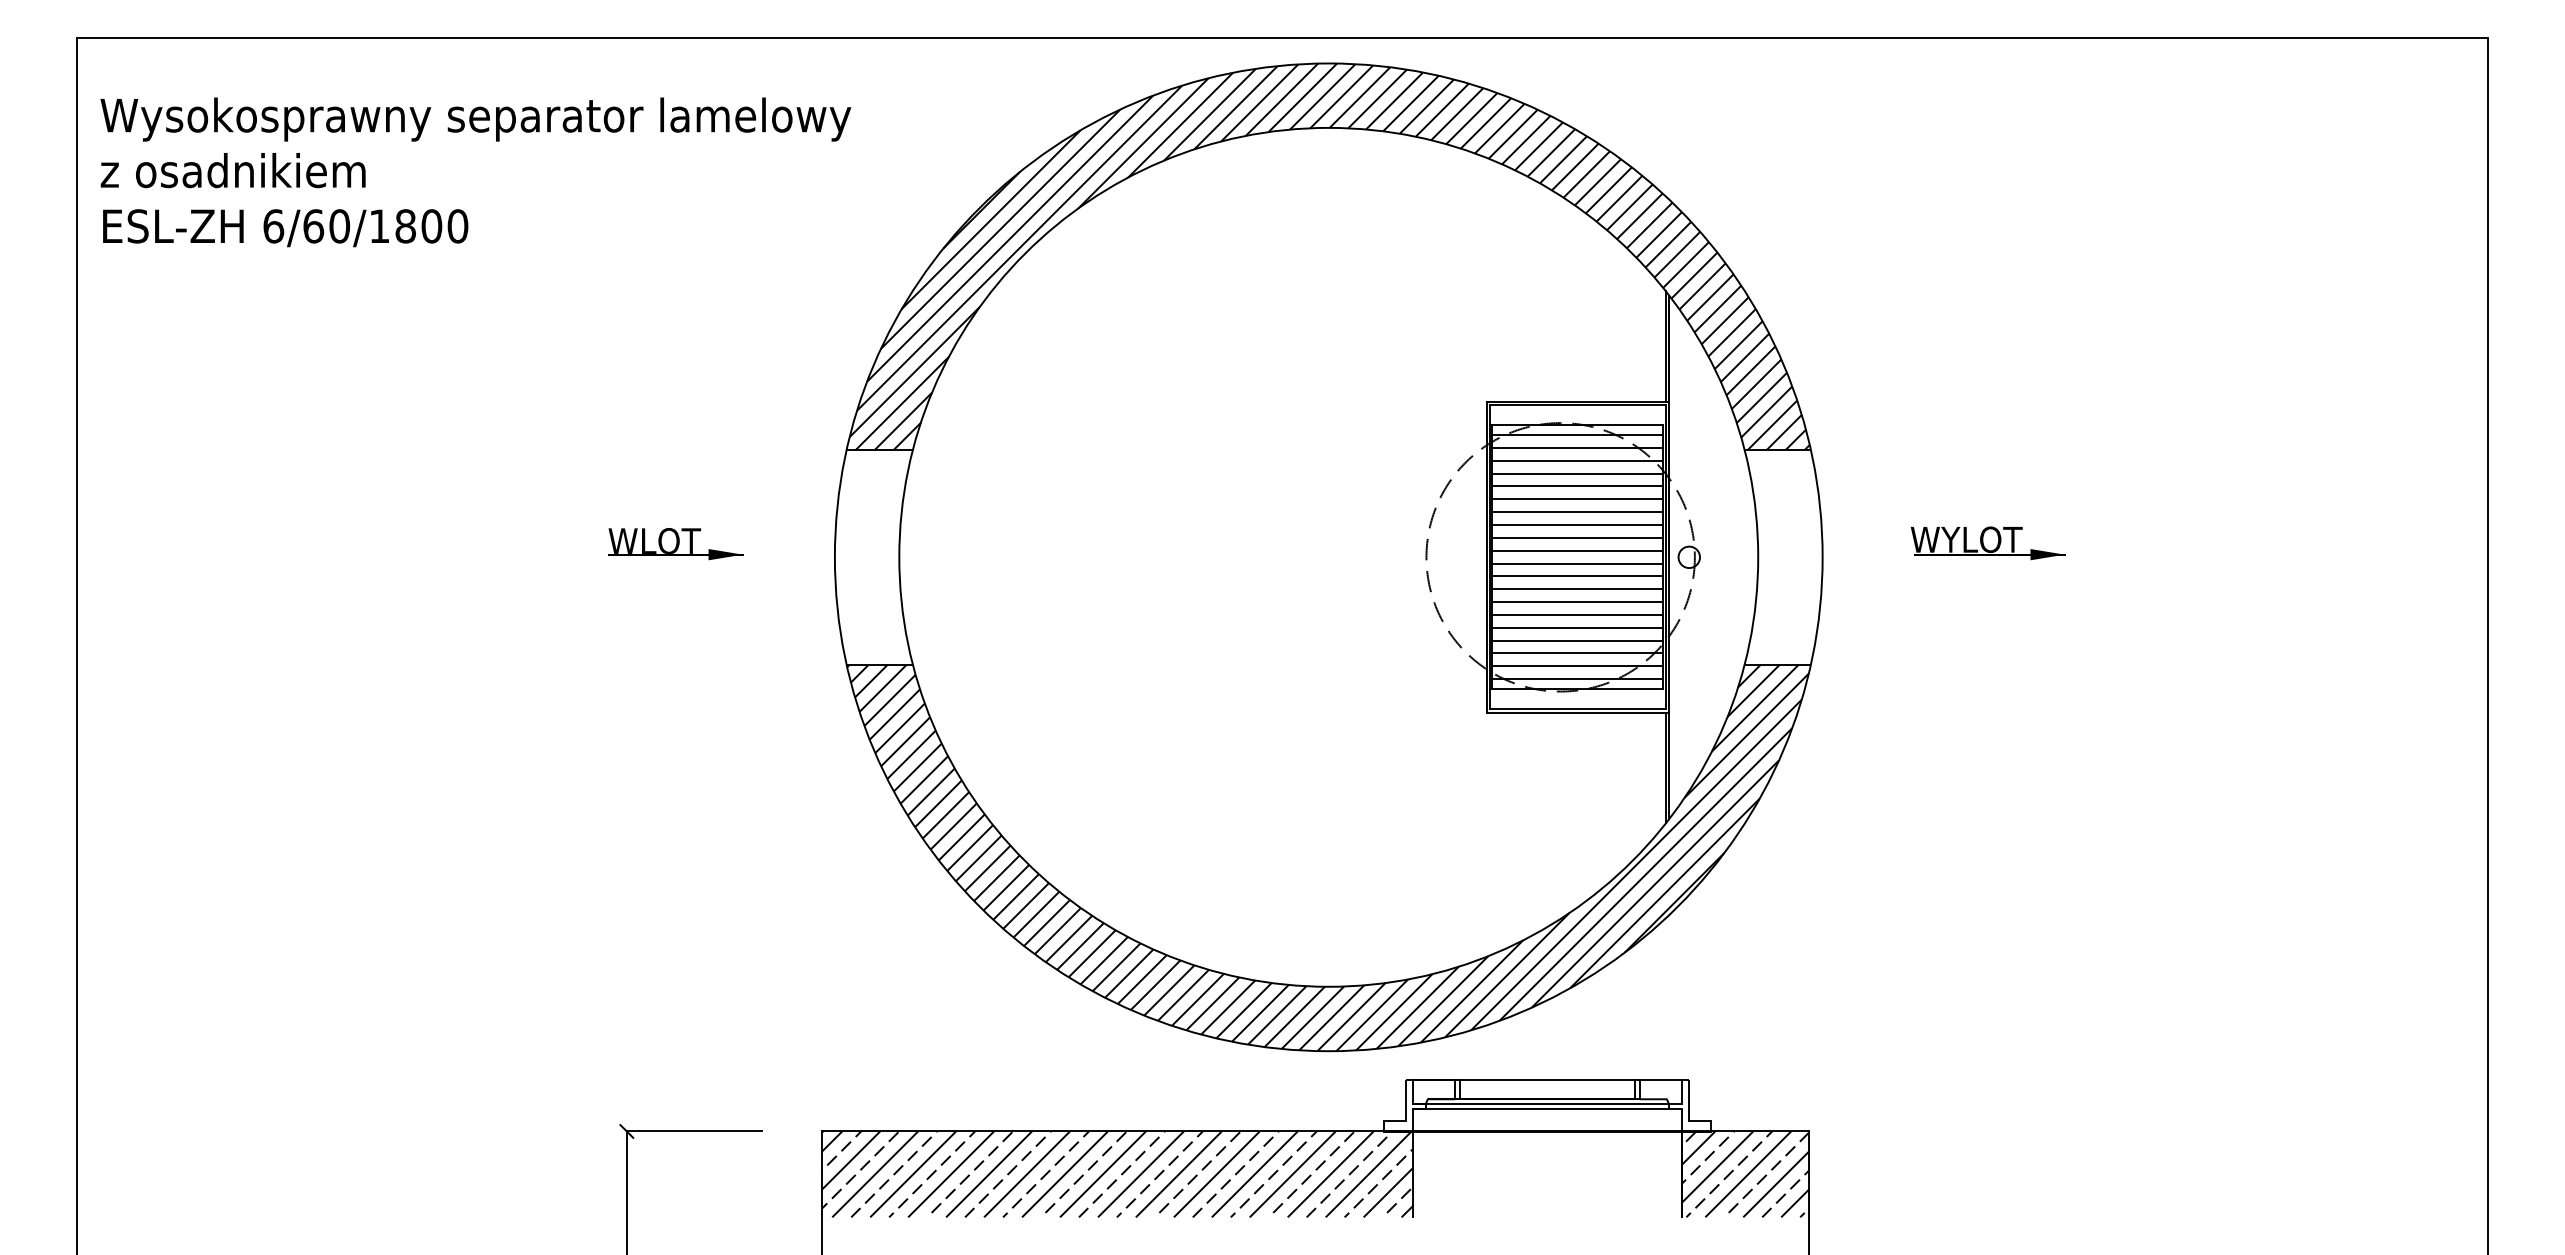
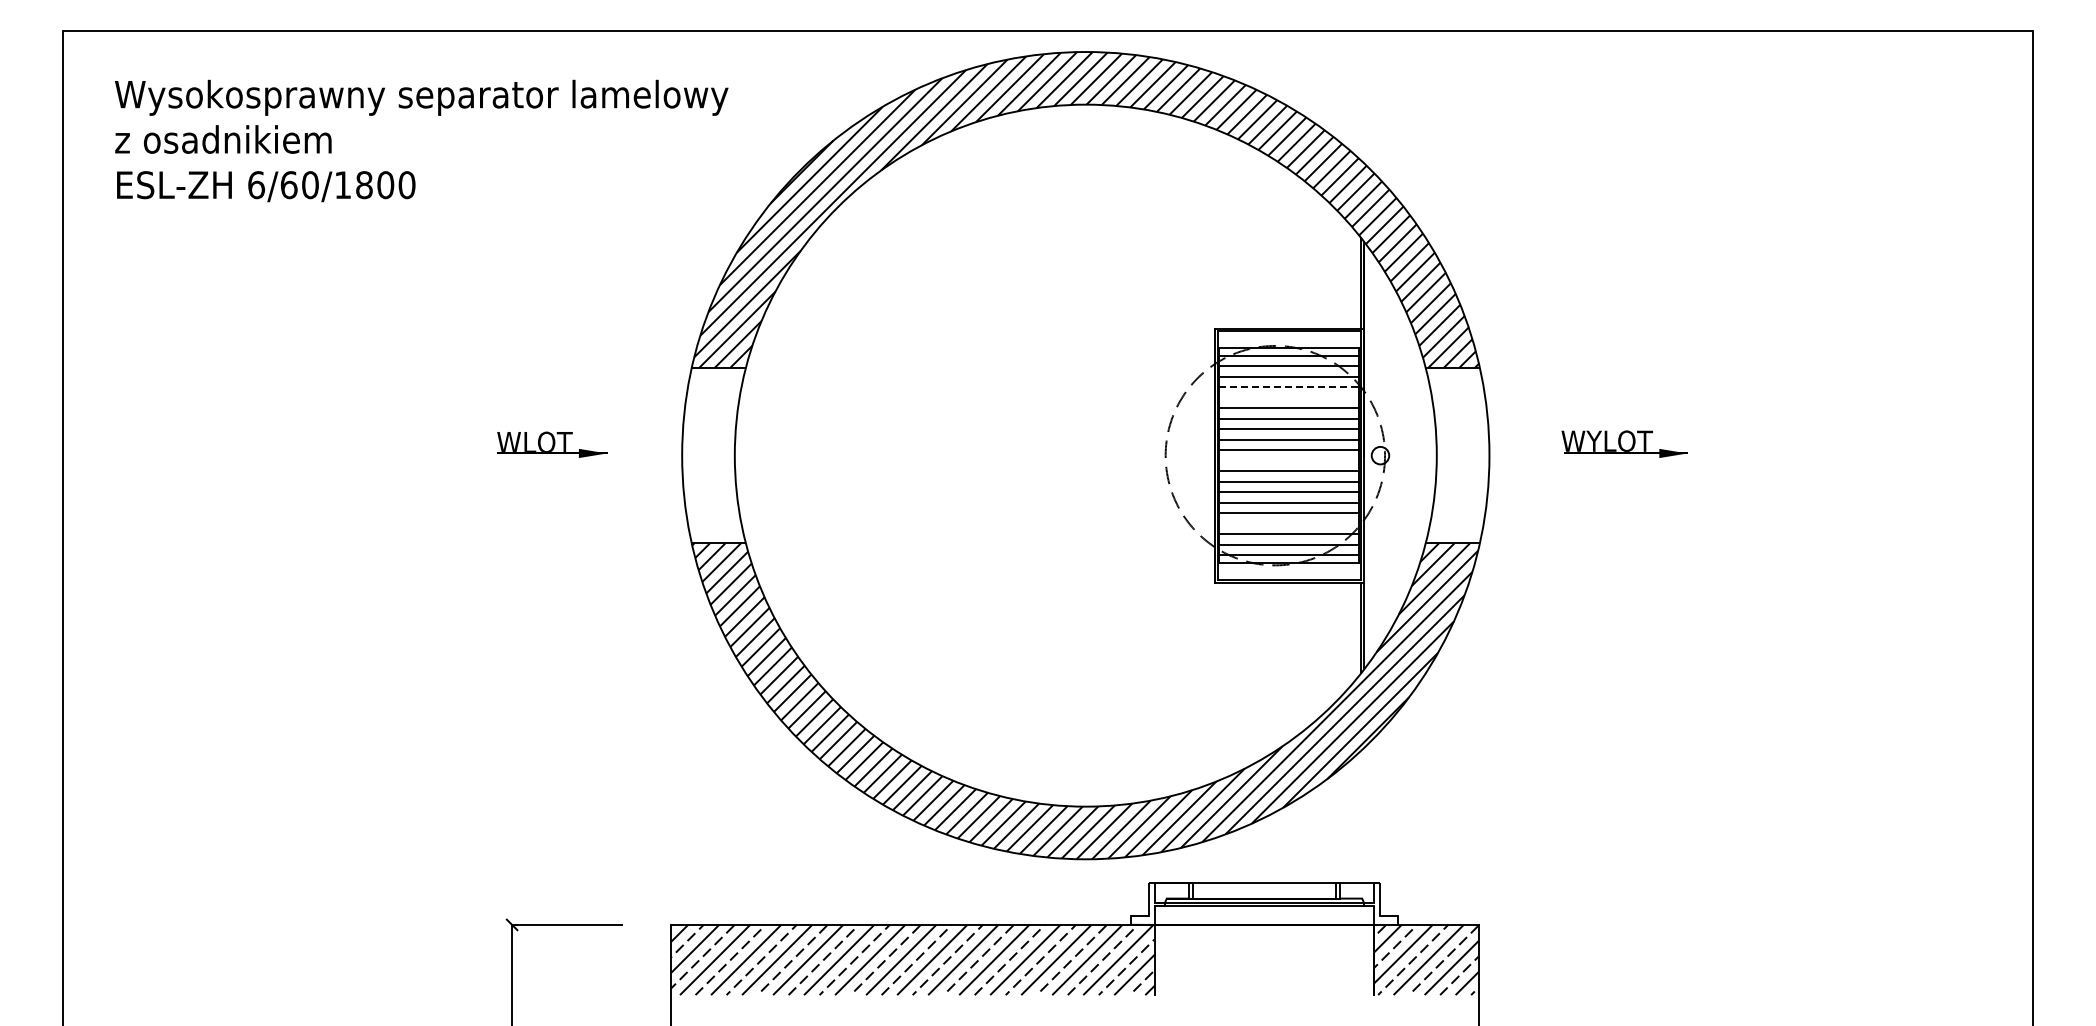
text: (475, 171) -> (421, 140), moved
line: (1577, 473) -> (1289, 387), solid -> dashed
line: (1577, 486) -> (1289, 397), removed
line: (1577, 563) -> (1289, 460), removed
line: (1577, 640) -> (1289, 523), removed

